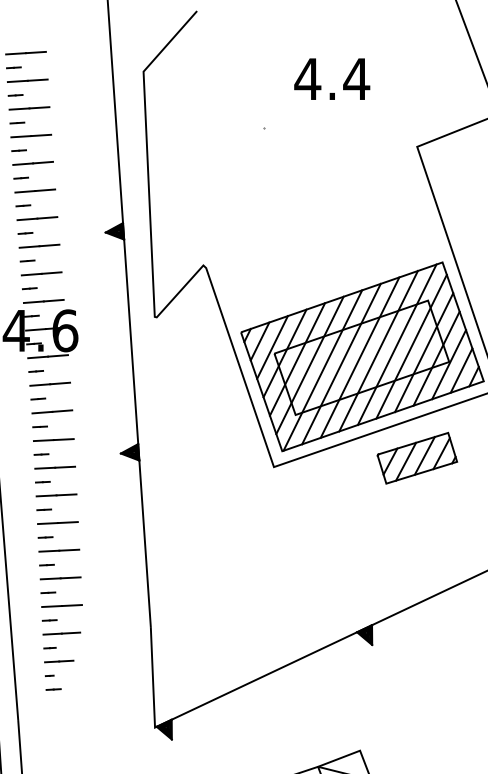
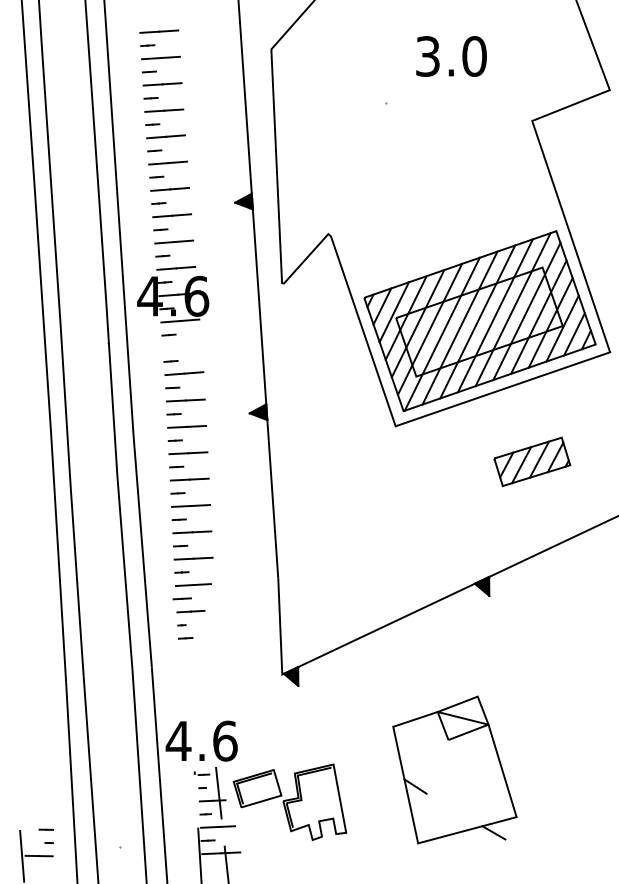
text: (332, 79) -> (451, 56), 4.4 -> 3.0
line: (50, 384) -> (182, 347), removed
part: (417, 457) -> (532, 461), moved
part: (49, 647) -> (181, 598), size x1.6

